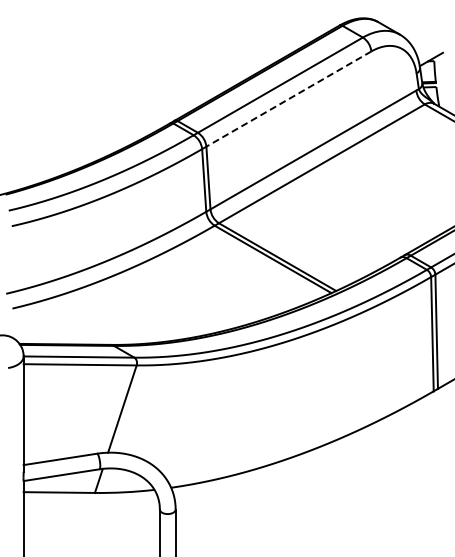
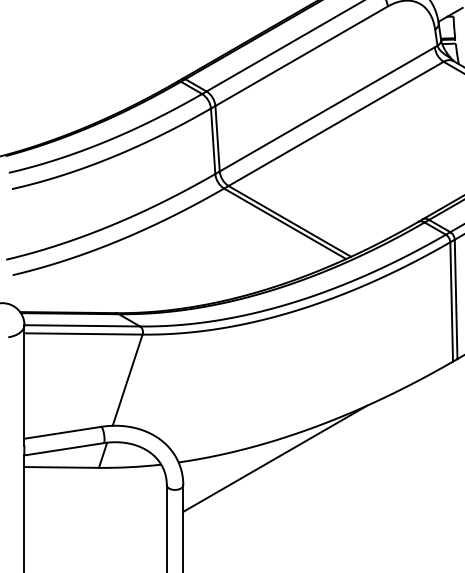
line: (288, 99) -> (301, 56), dashed -> solid
line: (263, 484) -> (275, 459), added

